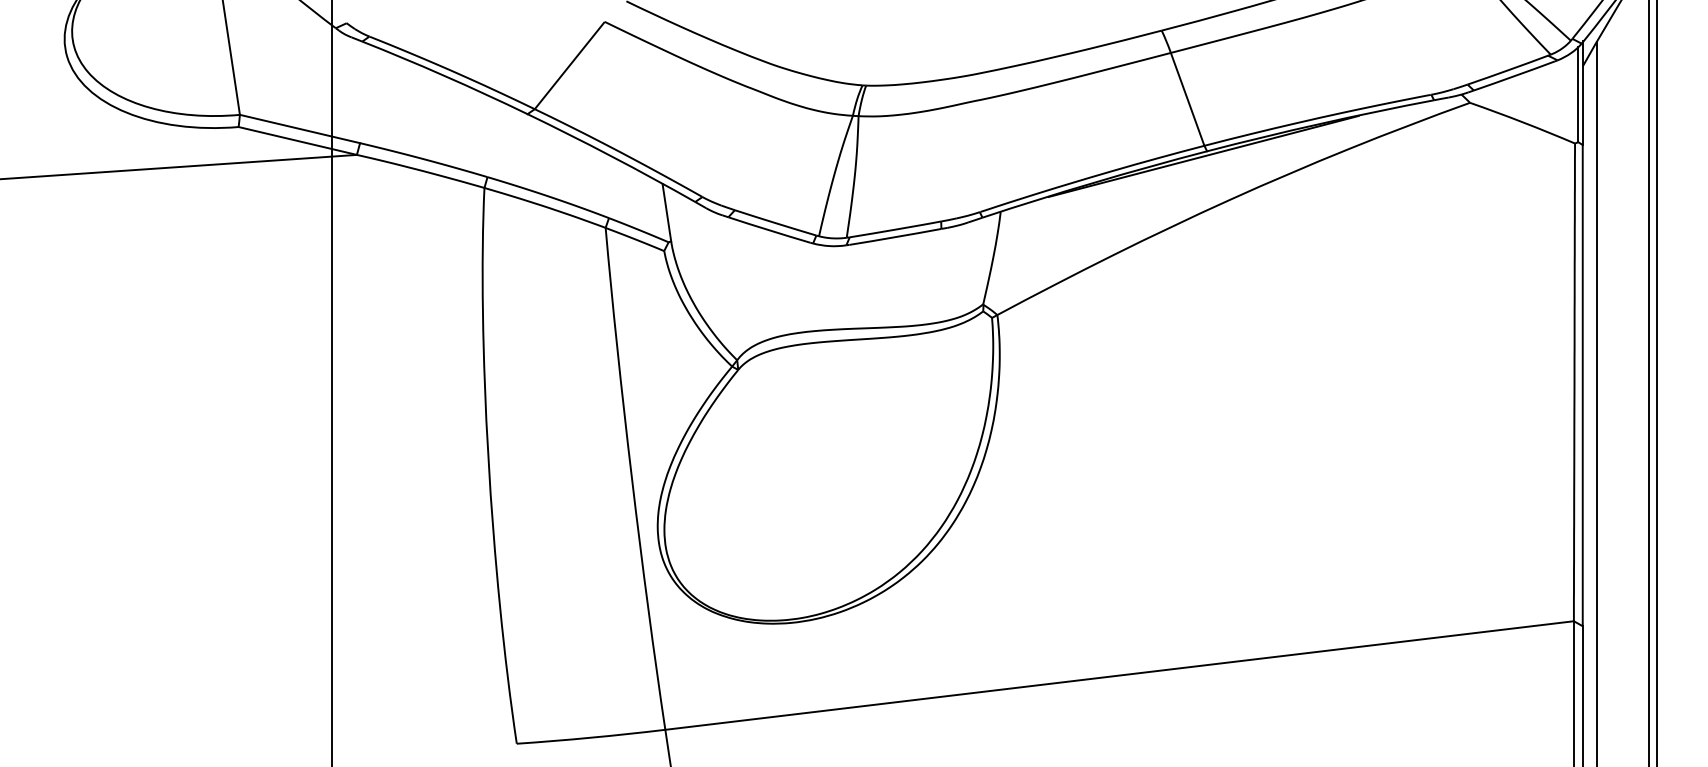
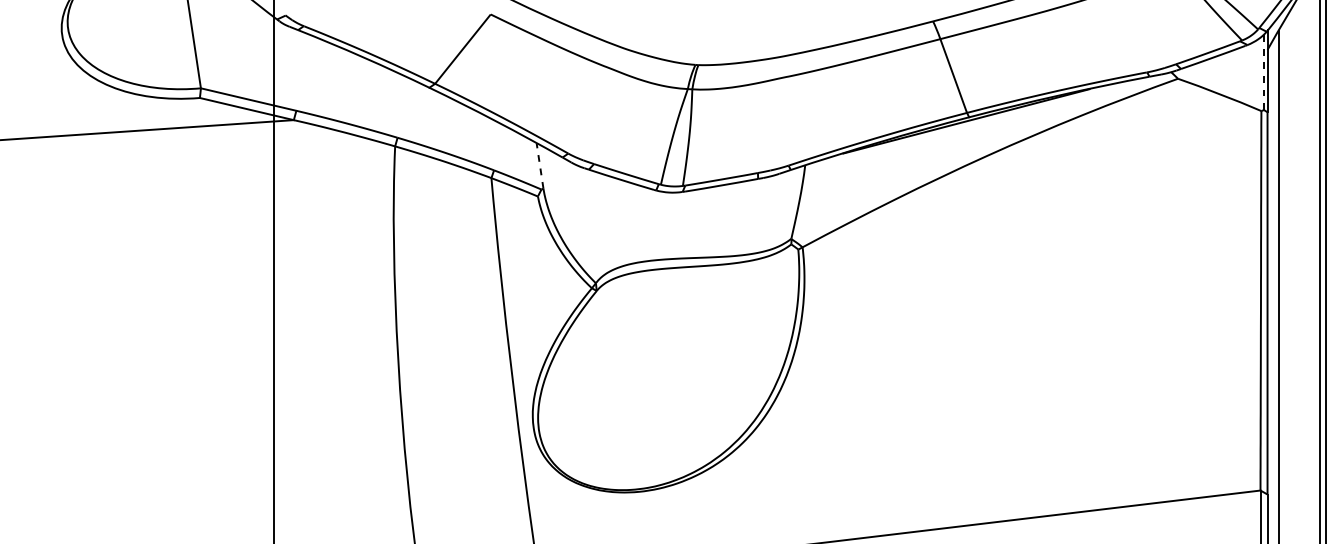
line: (1578, 94) -> (1264, 72), solid -> dashed
line: (666, 212) -> (539, 165), solid -> dashed

